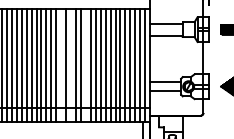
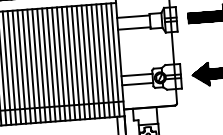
line: (61, 65) -> (31, 66), added
line: (71, 65) -> (41, 65), added
line: (85, 65) -> (55, 64), added

